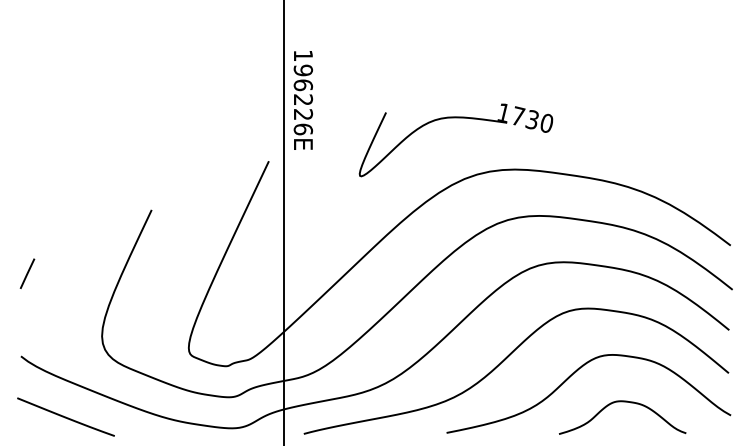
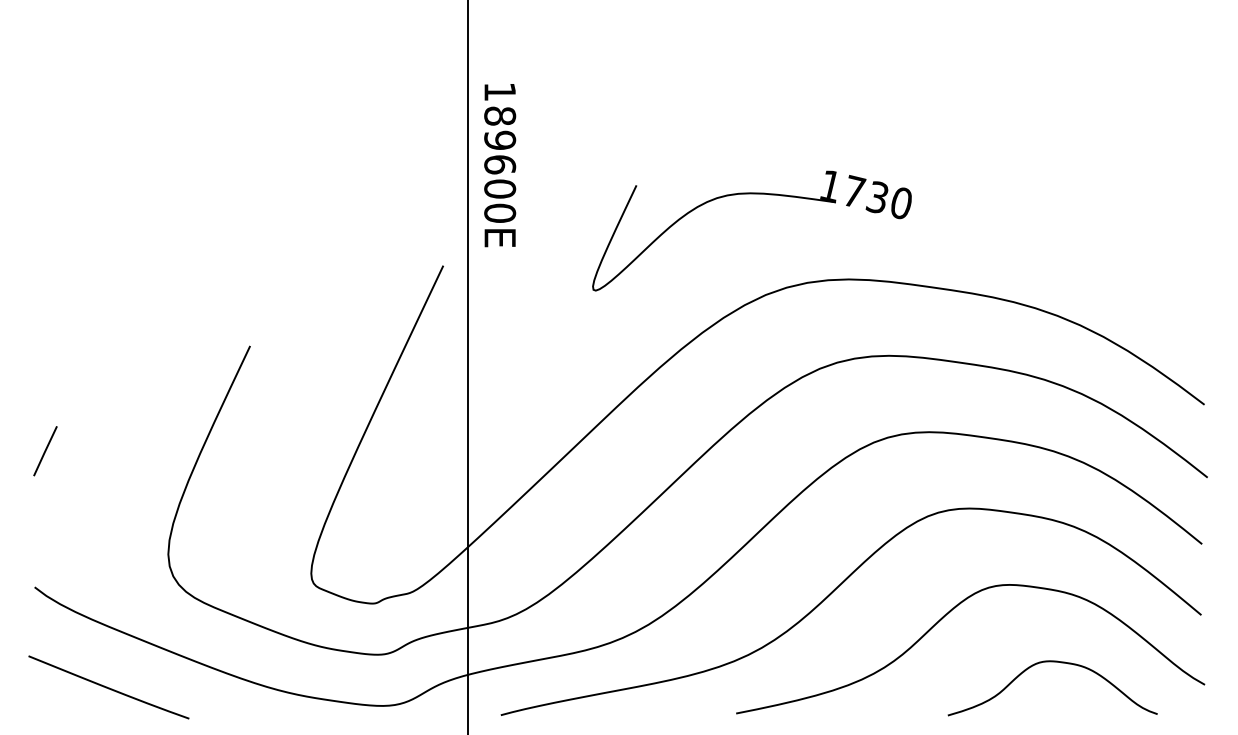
text: (303, 99) -> (500, 163), 196226E -> 189600E
curve: (622, 402) -> (1052, 663), moved

